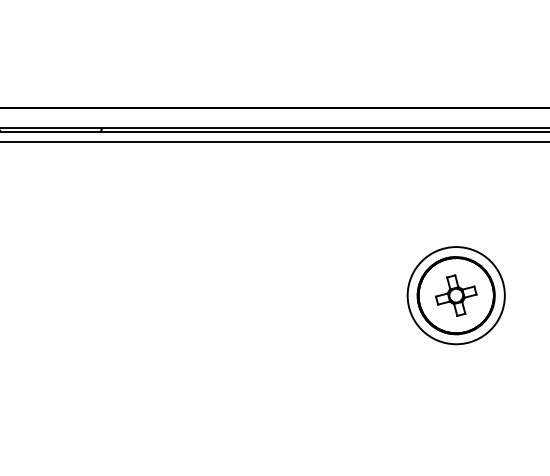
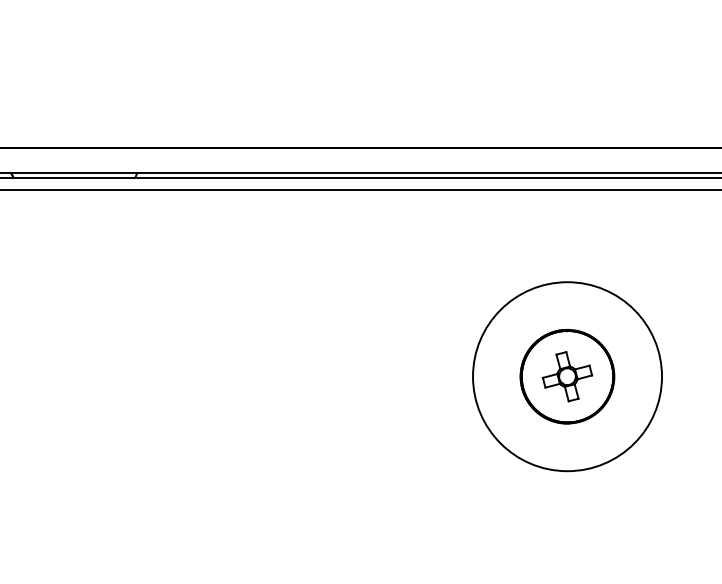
circle: (456, 295) -> (567, 376), size x1.6

